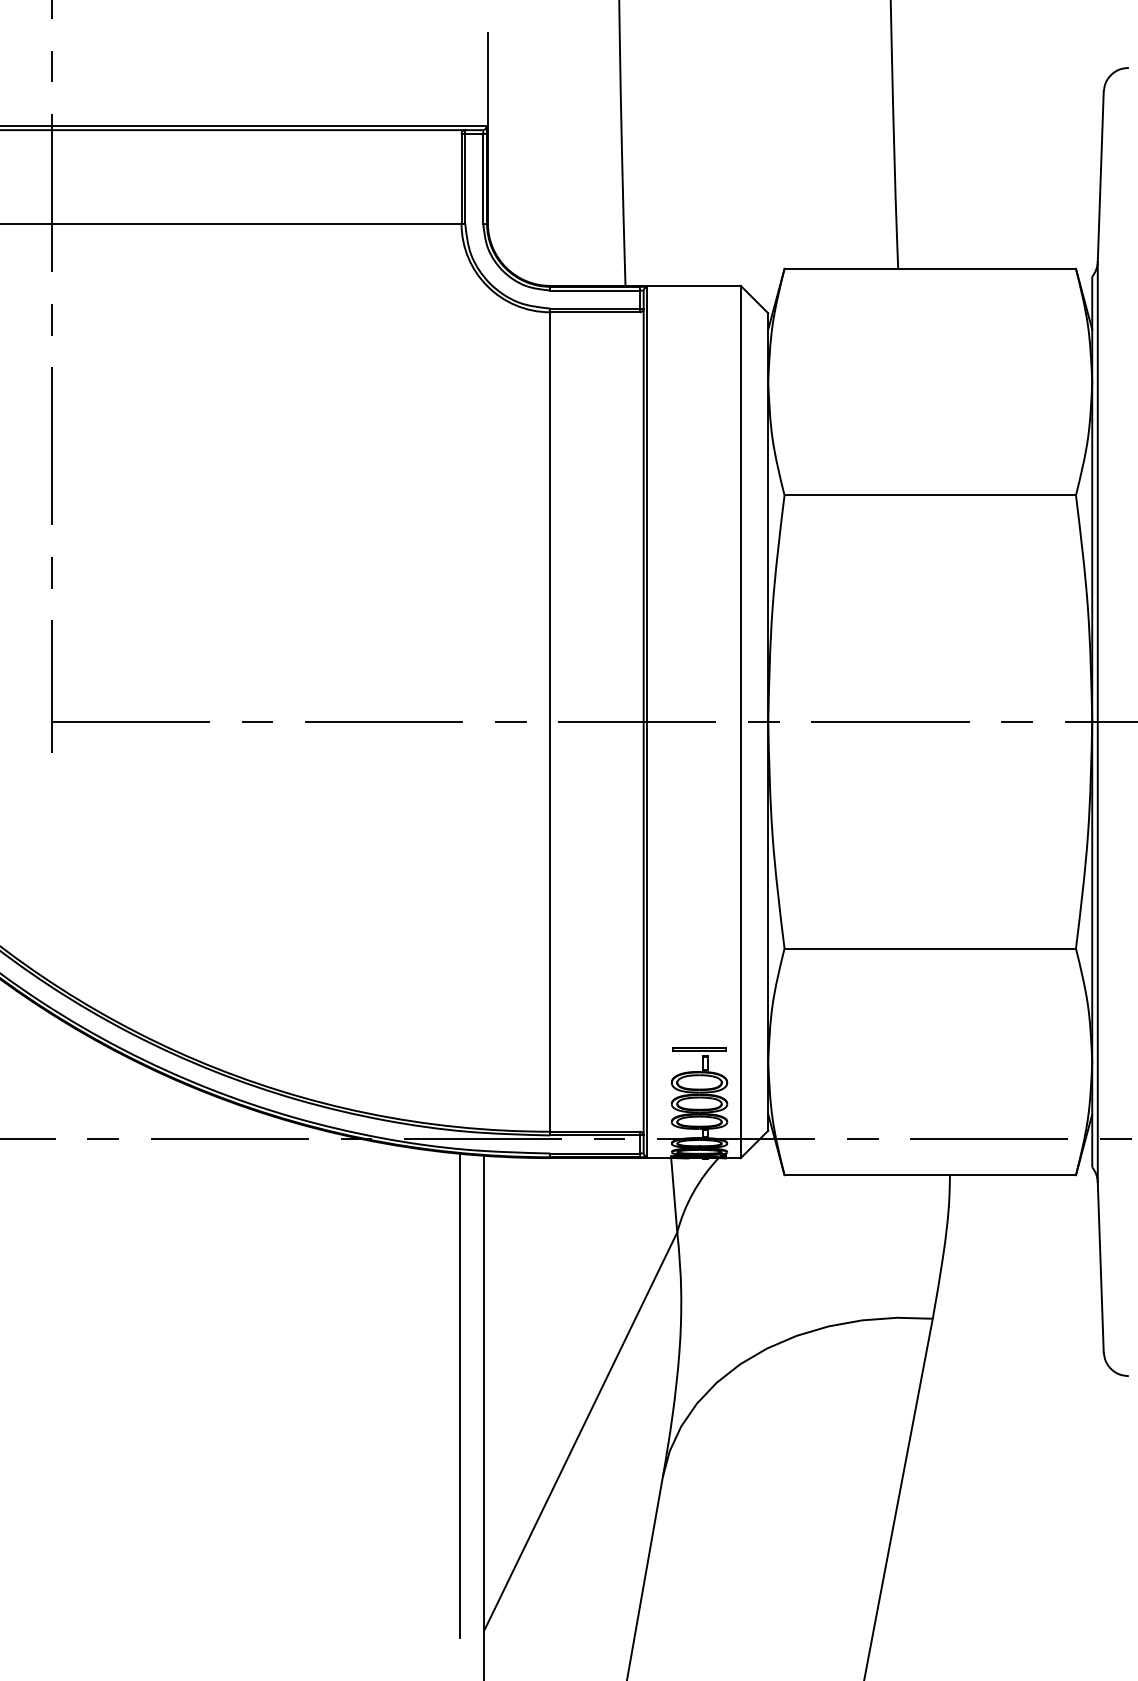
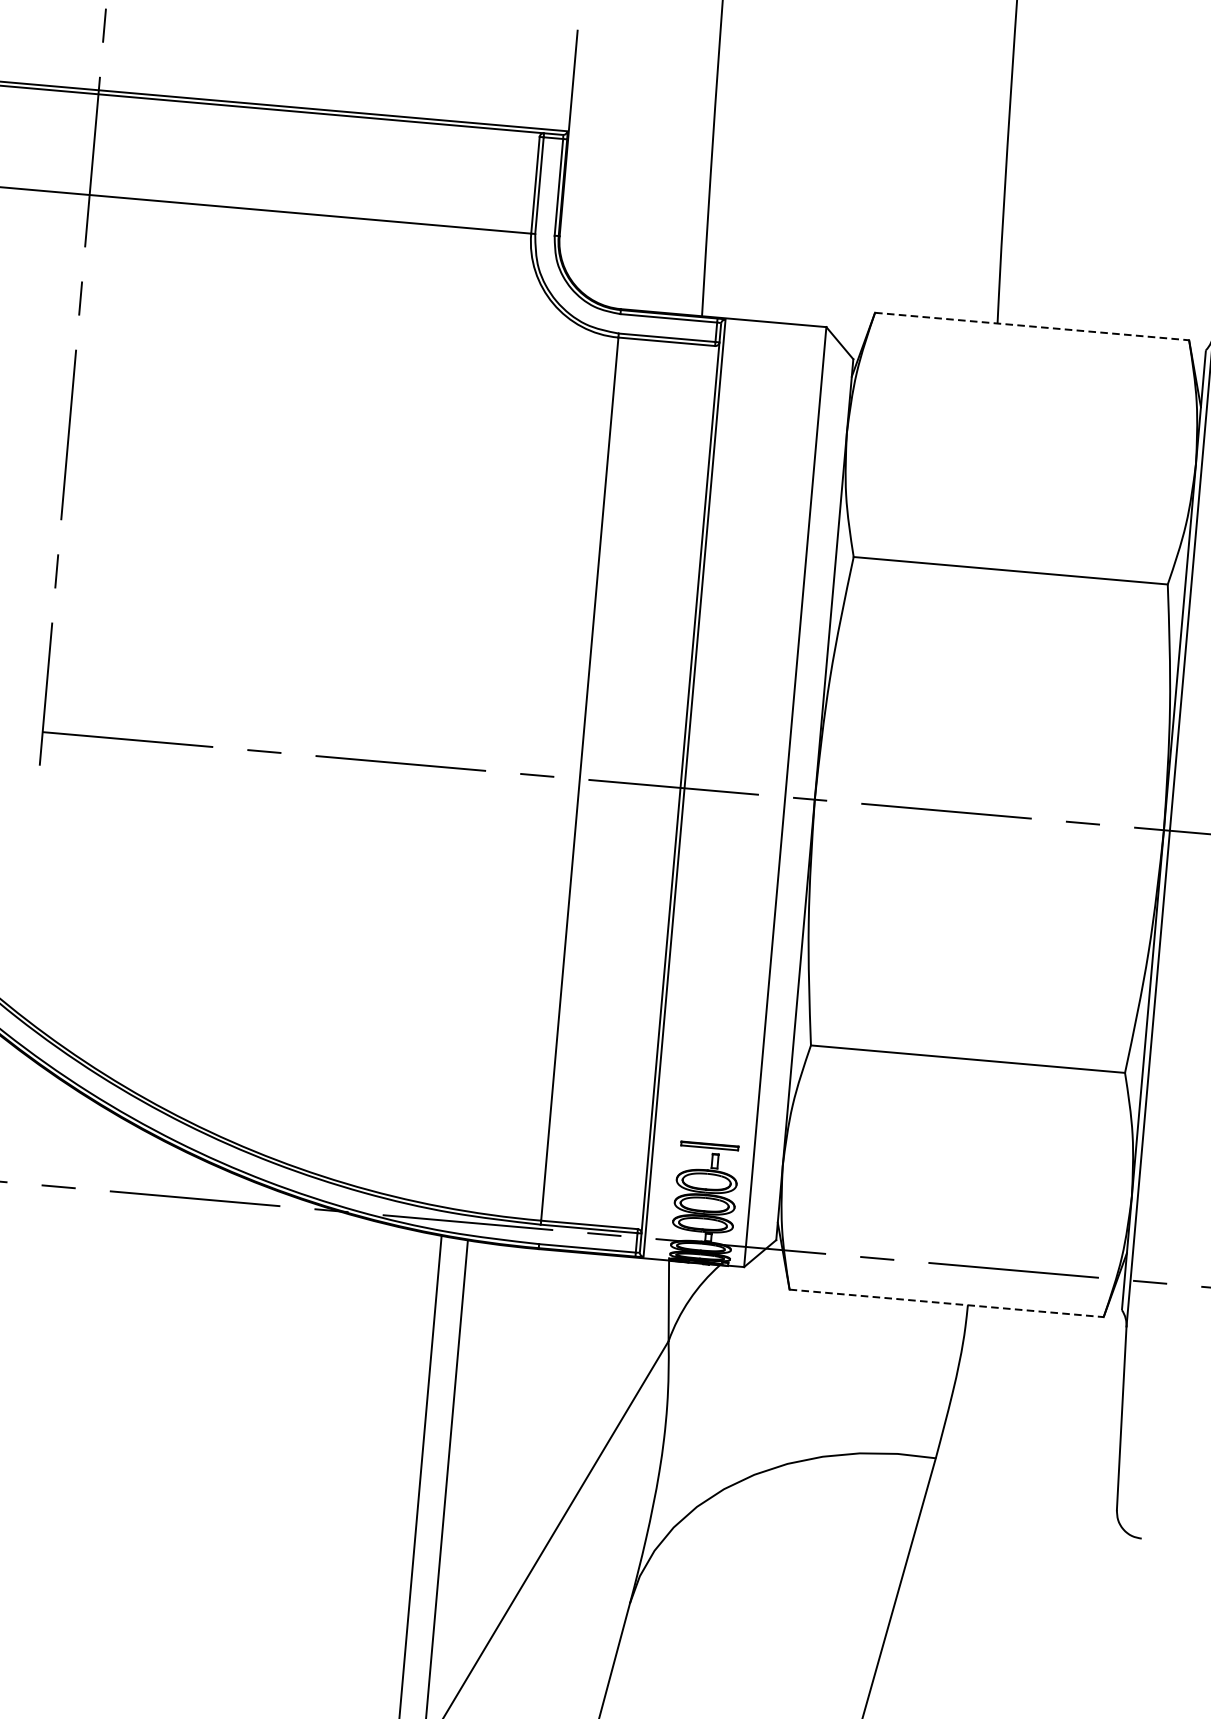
line: (930, 268) -> (1032, 326), solid -> dashed
line: (930, 1175) -> (946, 1303), solid -> dashed

